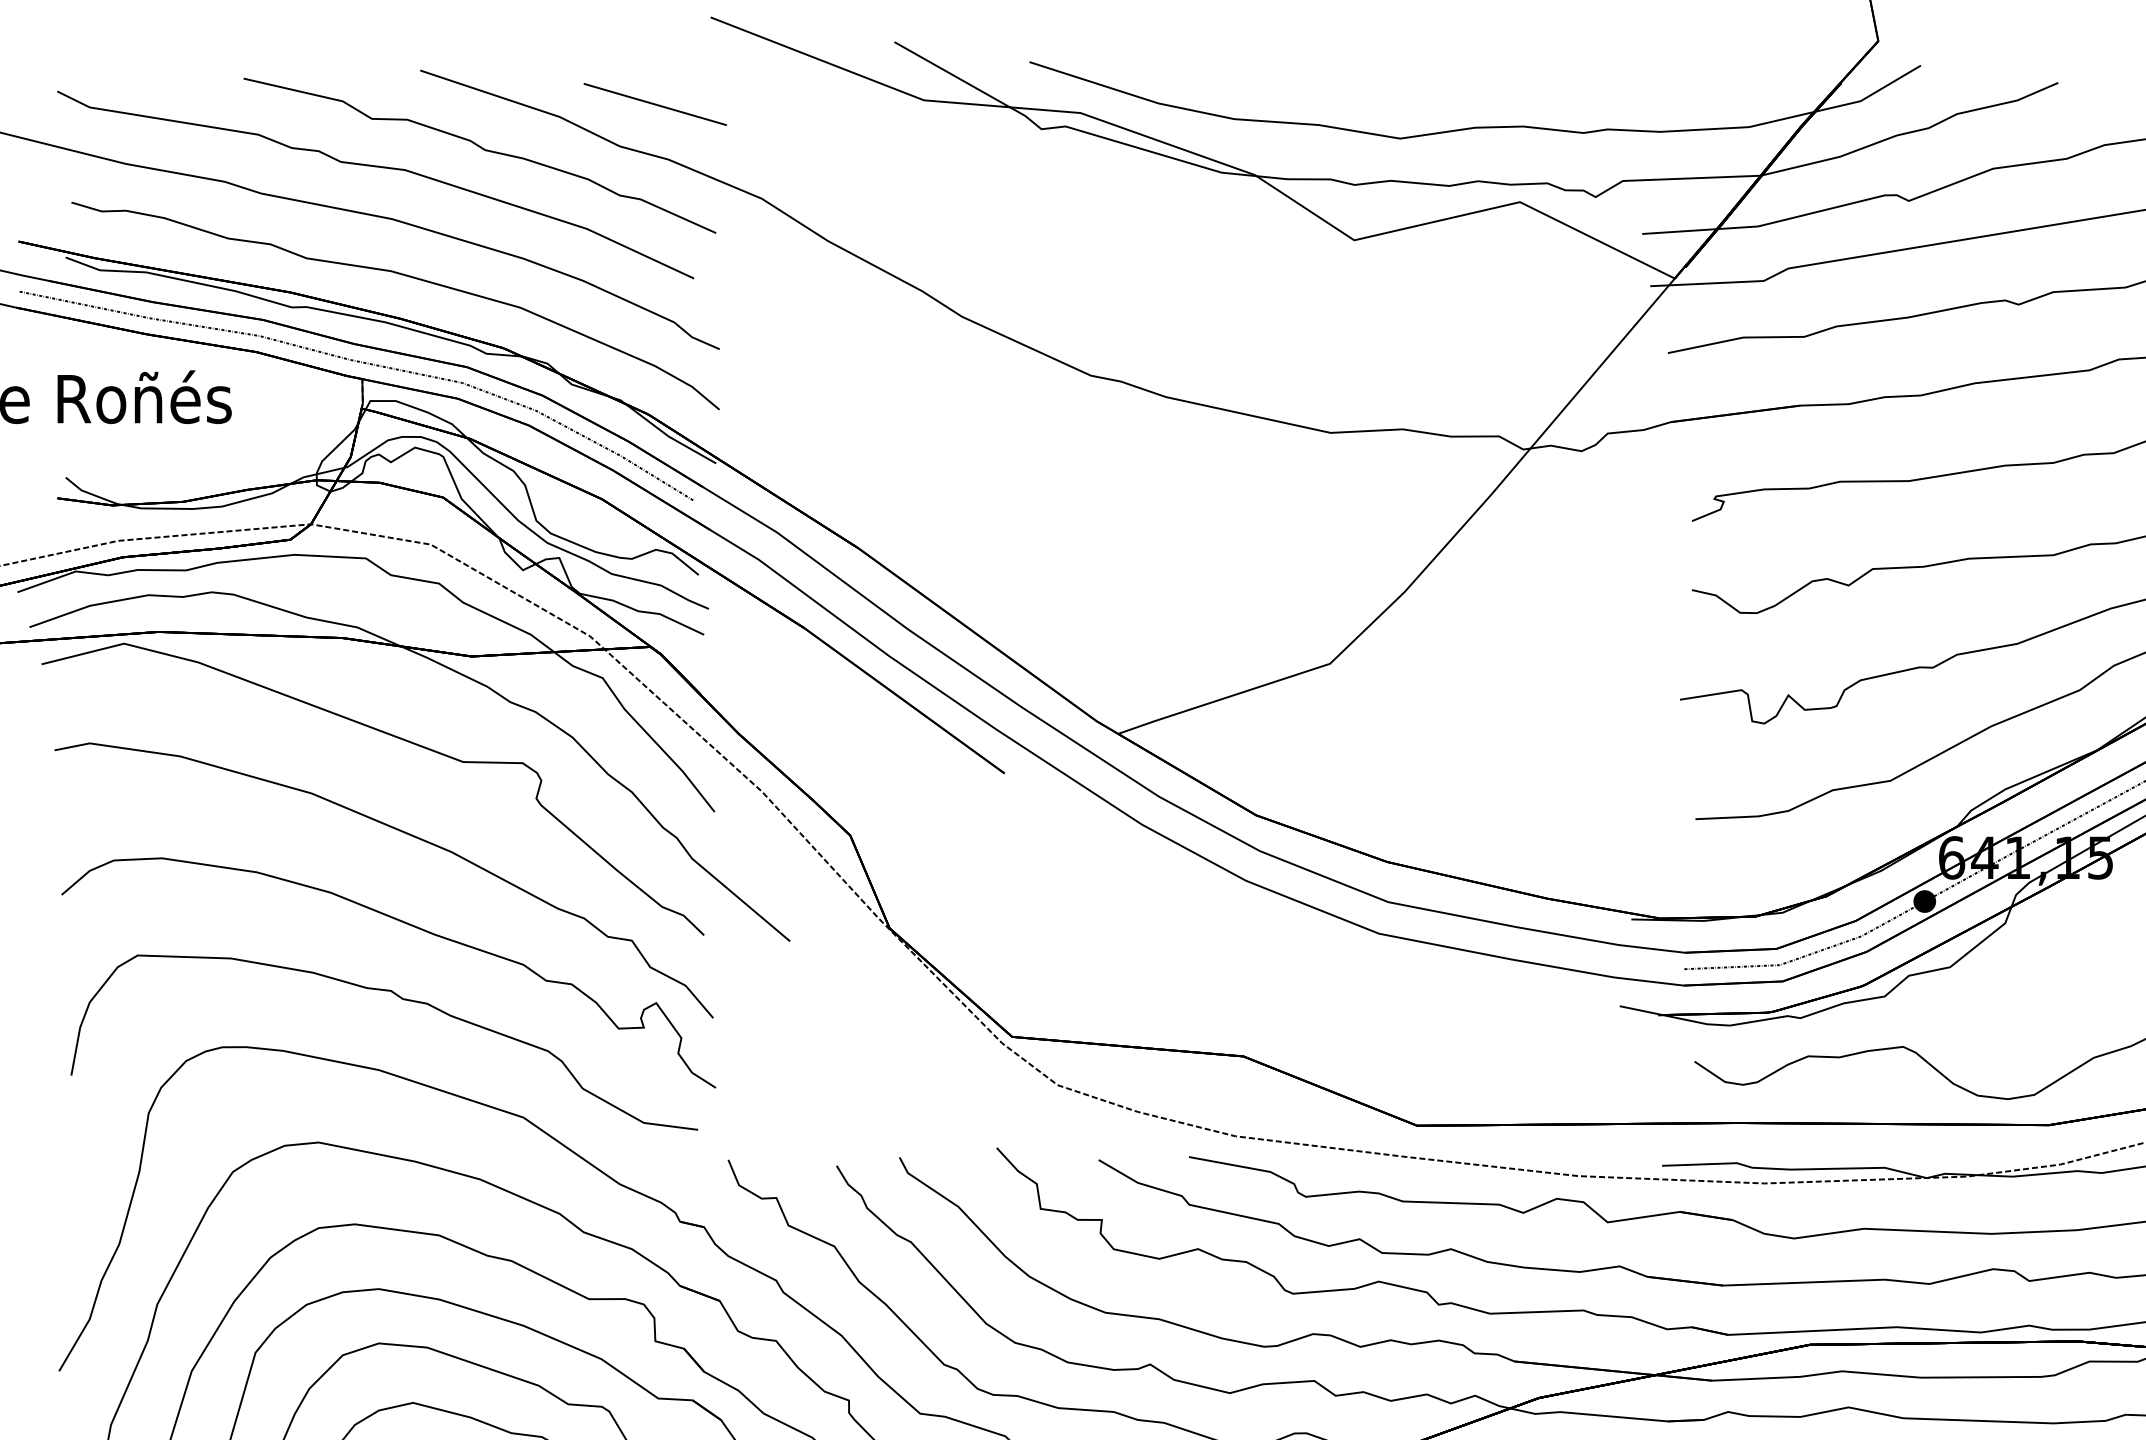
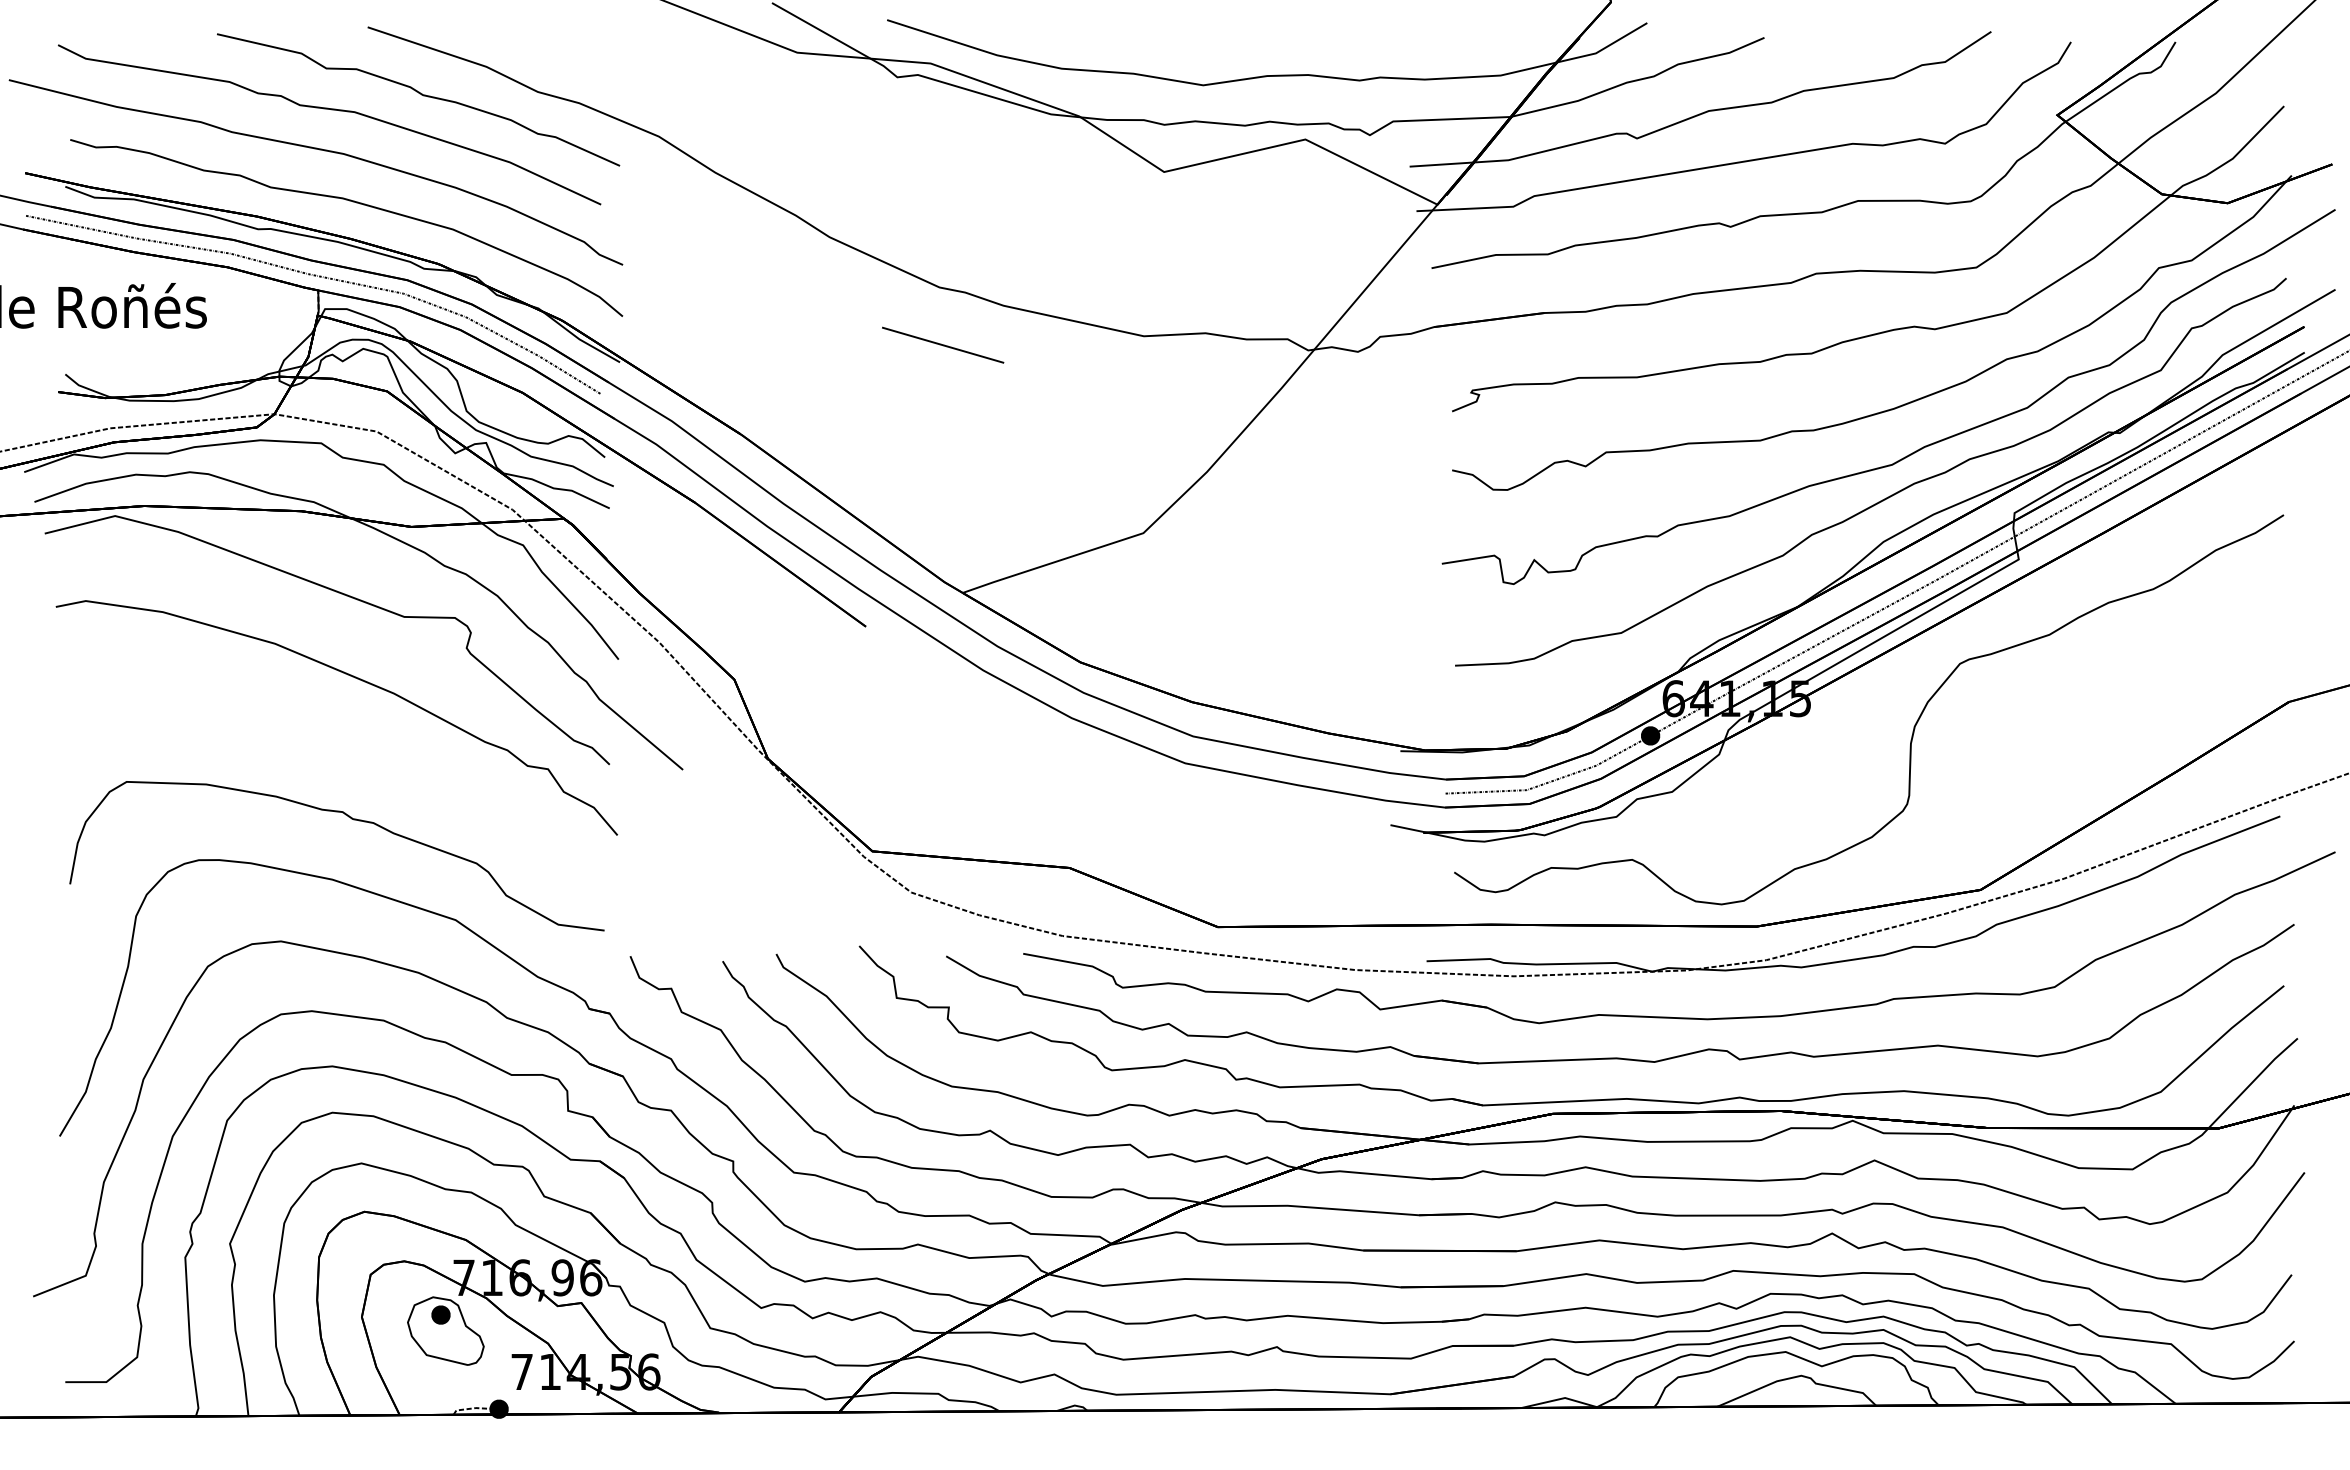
line: (655, 103) -> (943, 344), moved
part: (406, 924) -> (355, 755), removed

